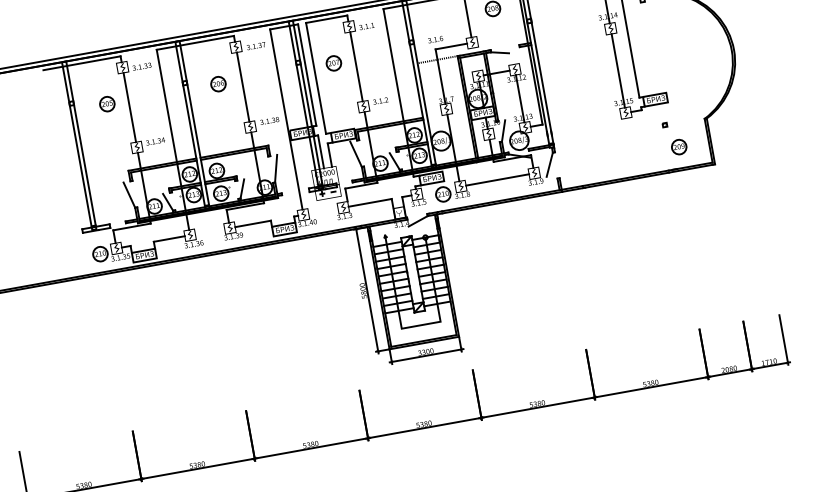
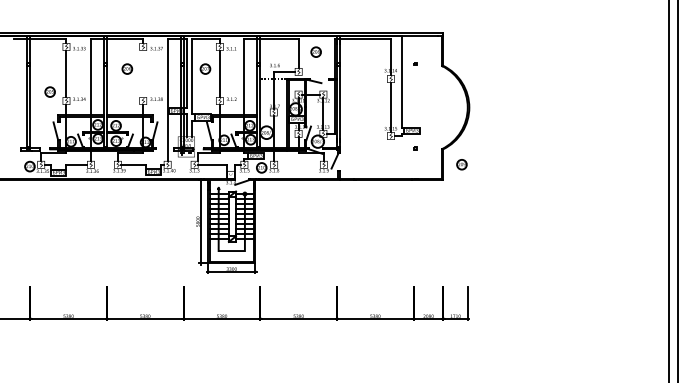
line: (243, 86) -> (143, 73), removed
part: (106, 103) -> (49, 91), moved
part: (678, 146) -> (461, 164), moved
line: (496, 179) -> (298, 164), removed

